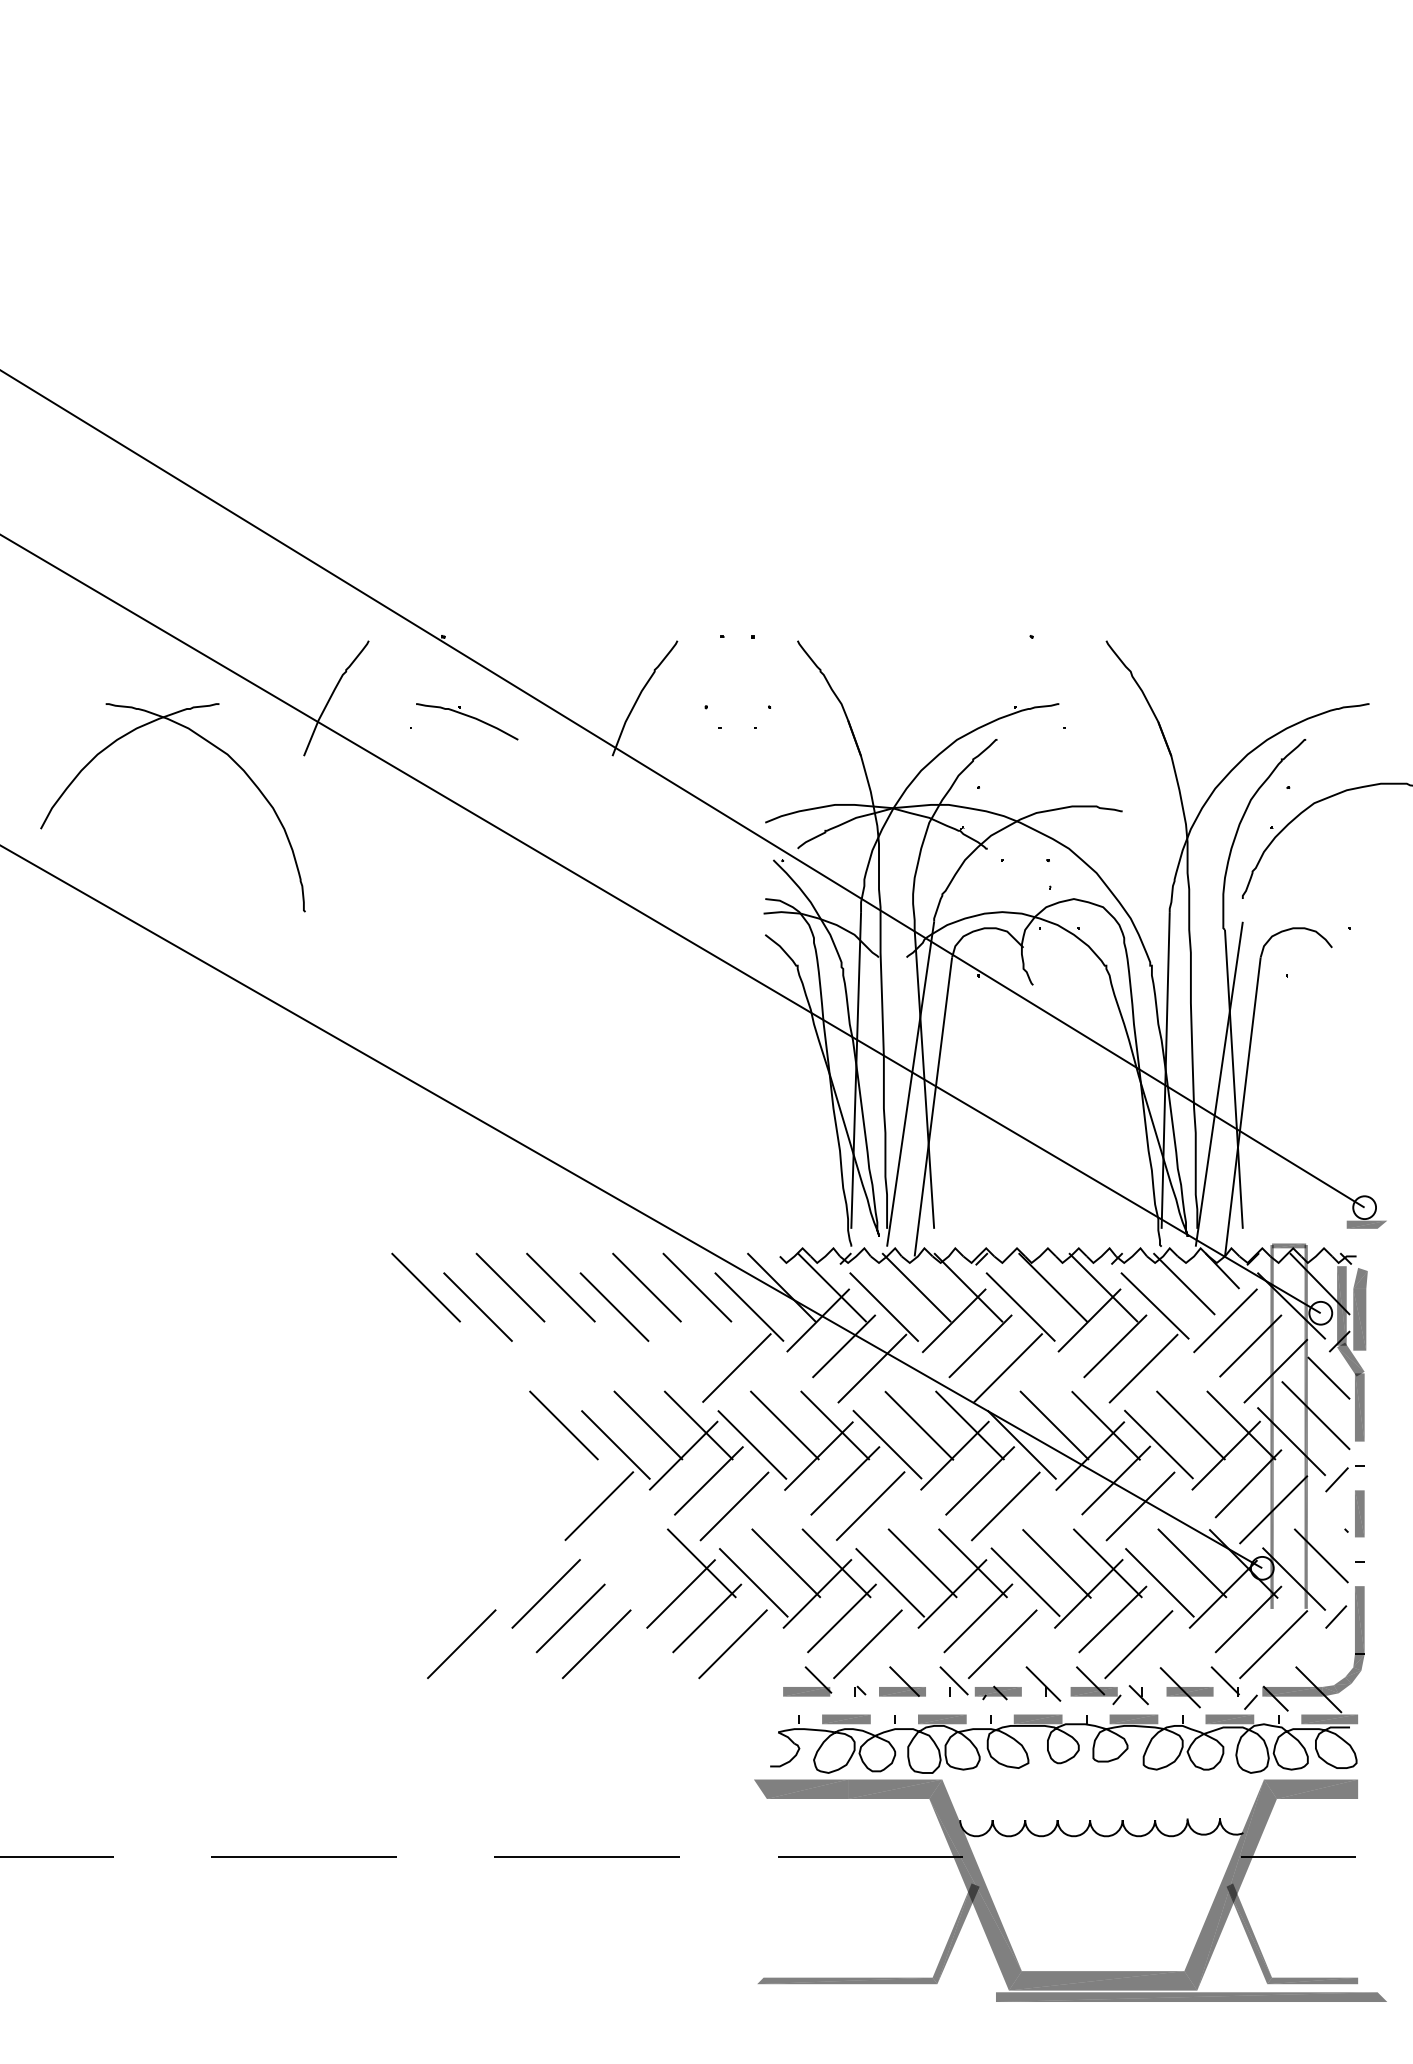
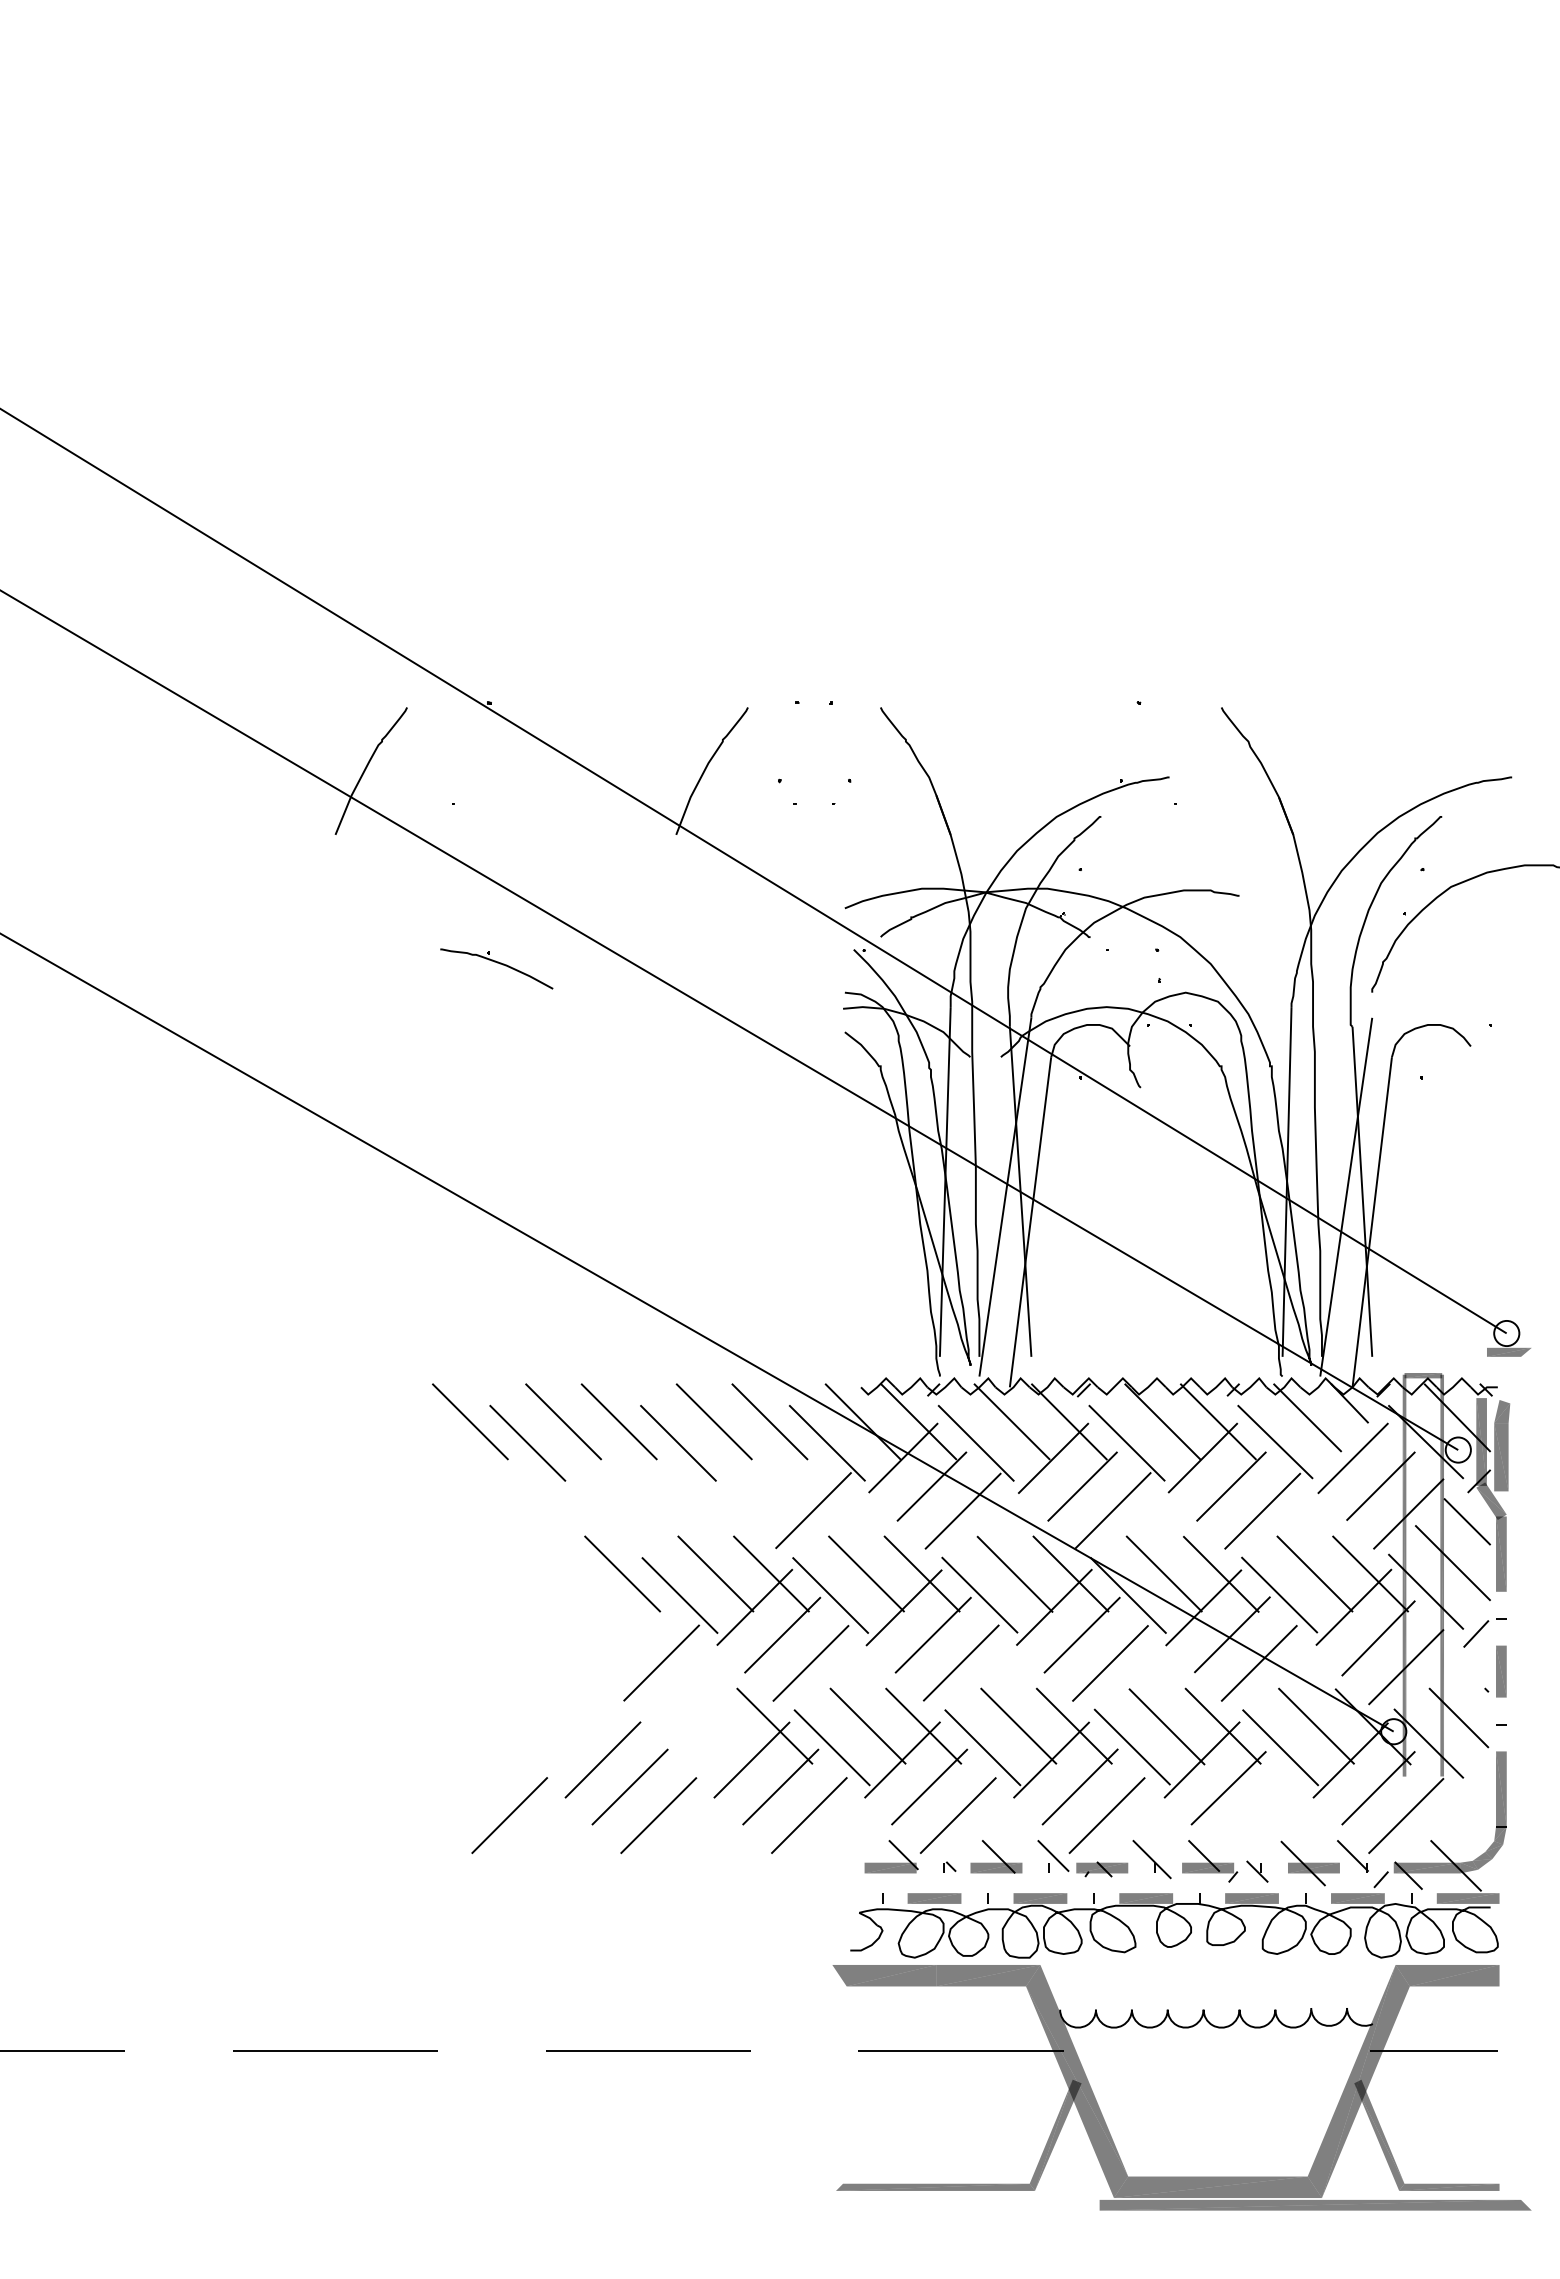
part: (466, 721) -> (496, 968), moved
part: (212, 745) -> (234, 823), removed
line: (1336, 1617) -> (1475, 1785), removed
line: (1138, 1644) -> (1257, 1815), removed

